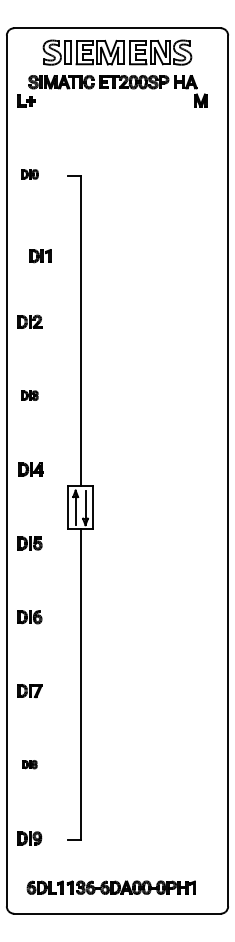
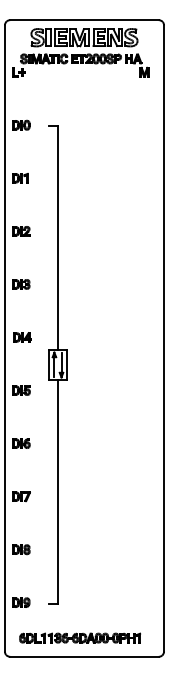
part: (29, 174) -> (21, 125), size x1.43
part: (40, 256) -> (20, 178), moved
part: (29, 395) -> (21, 284), size x1.43
part: (29, 764) -> (21, 549), size x1.67

